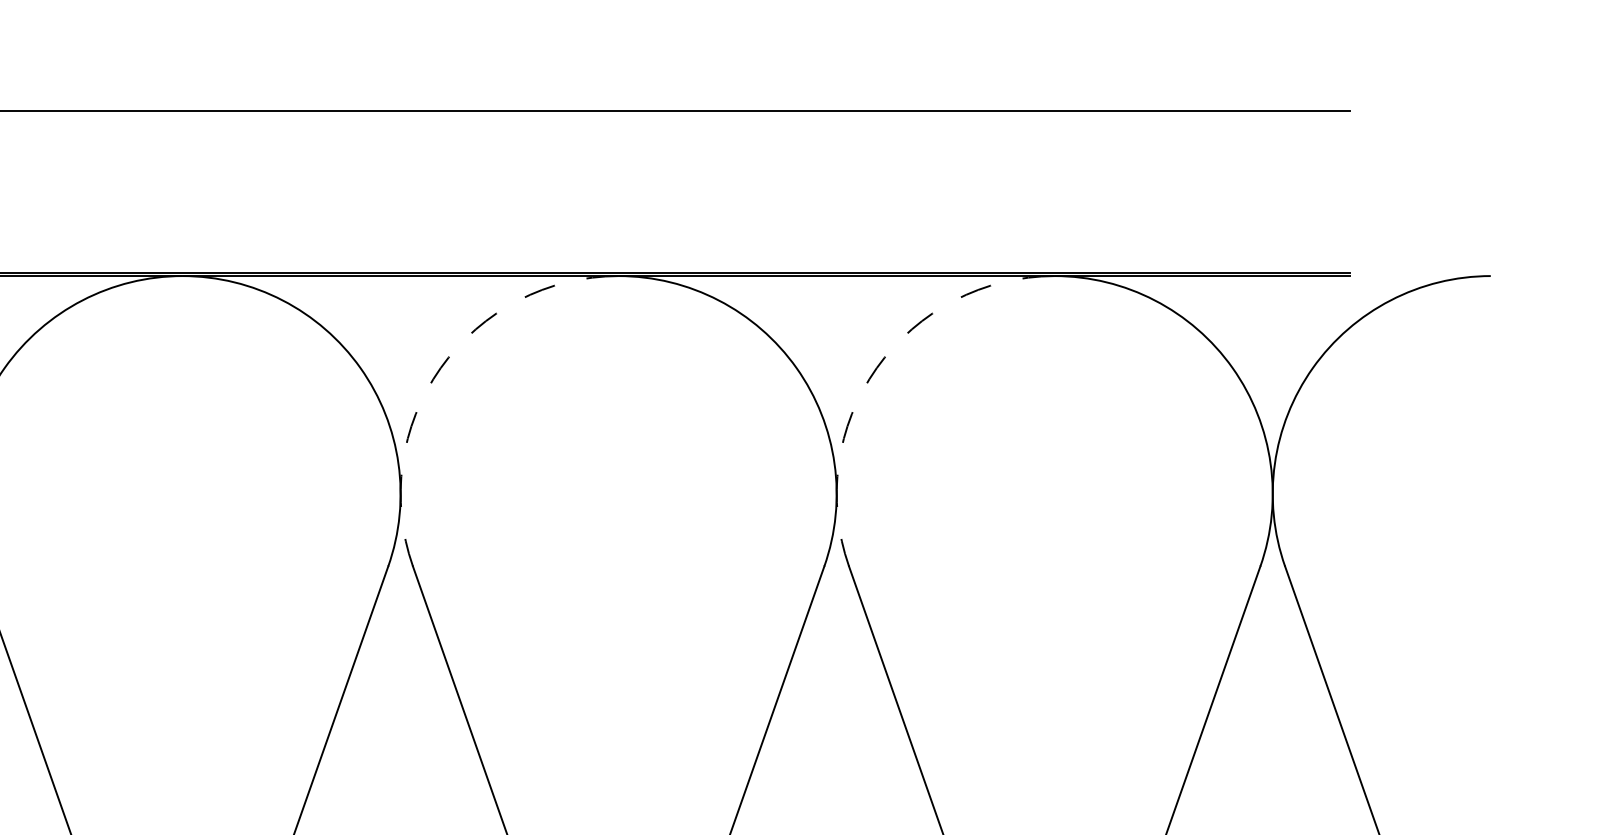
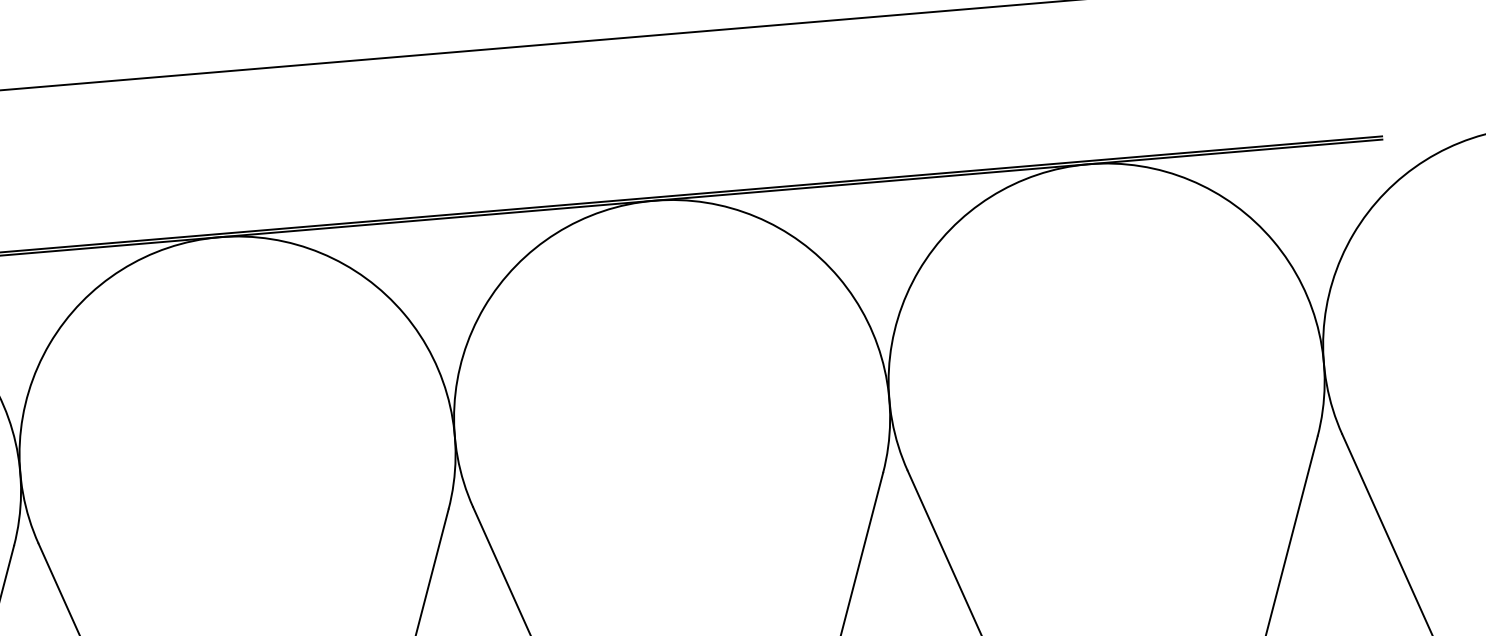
arc: (440, 368) -> (484, 307), dashed -> solid
arc: (876, 368) -> (918, 271), dashed -> solid

